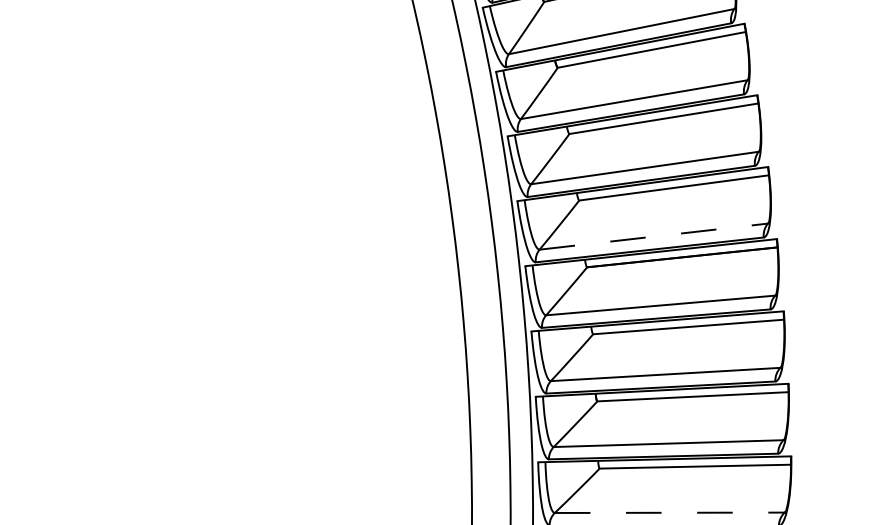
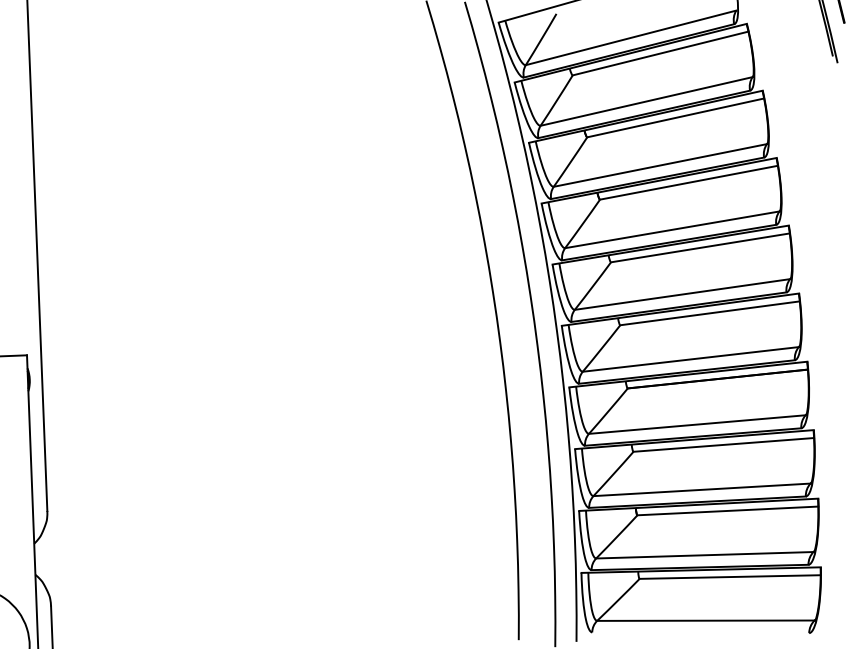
line: (653, 236) -> (690, 359), dashed -> solid
line: (669, 512) -> (705, 620), dashed -> solid

